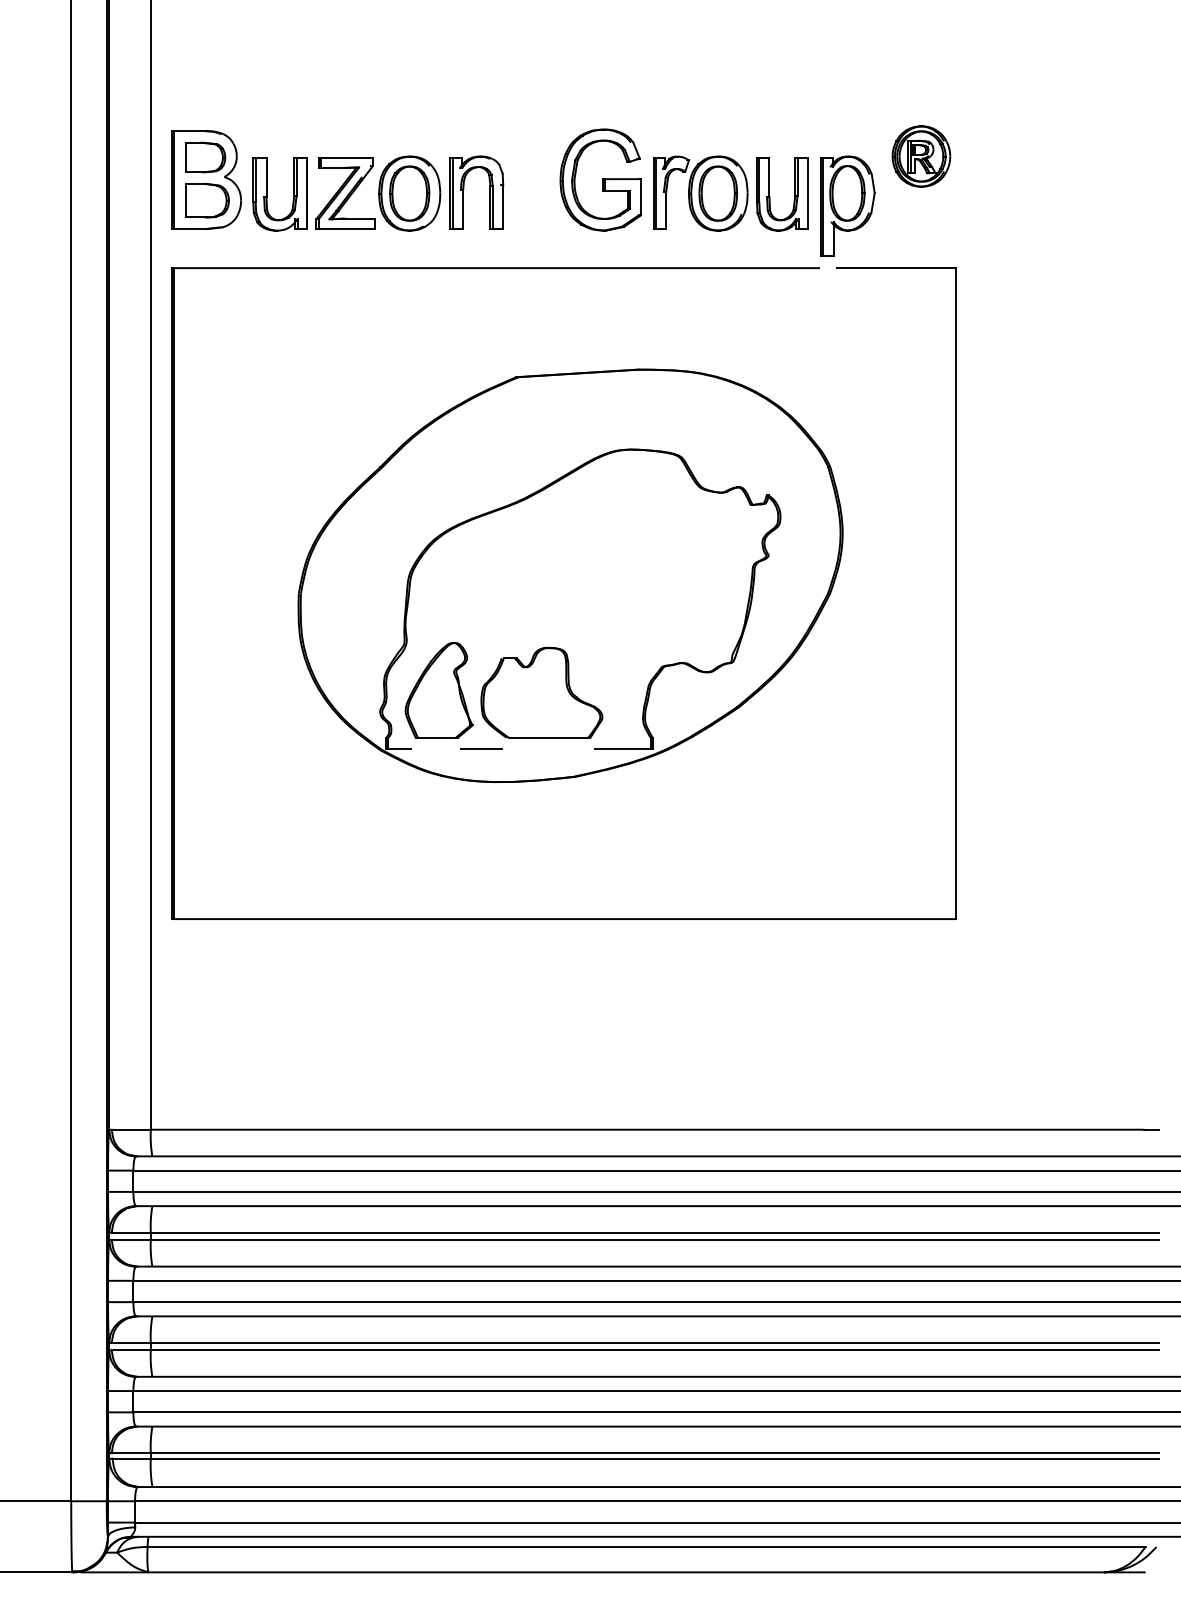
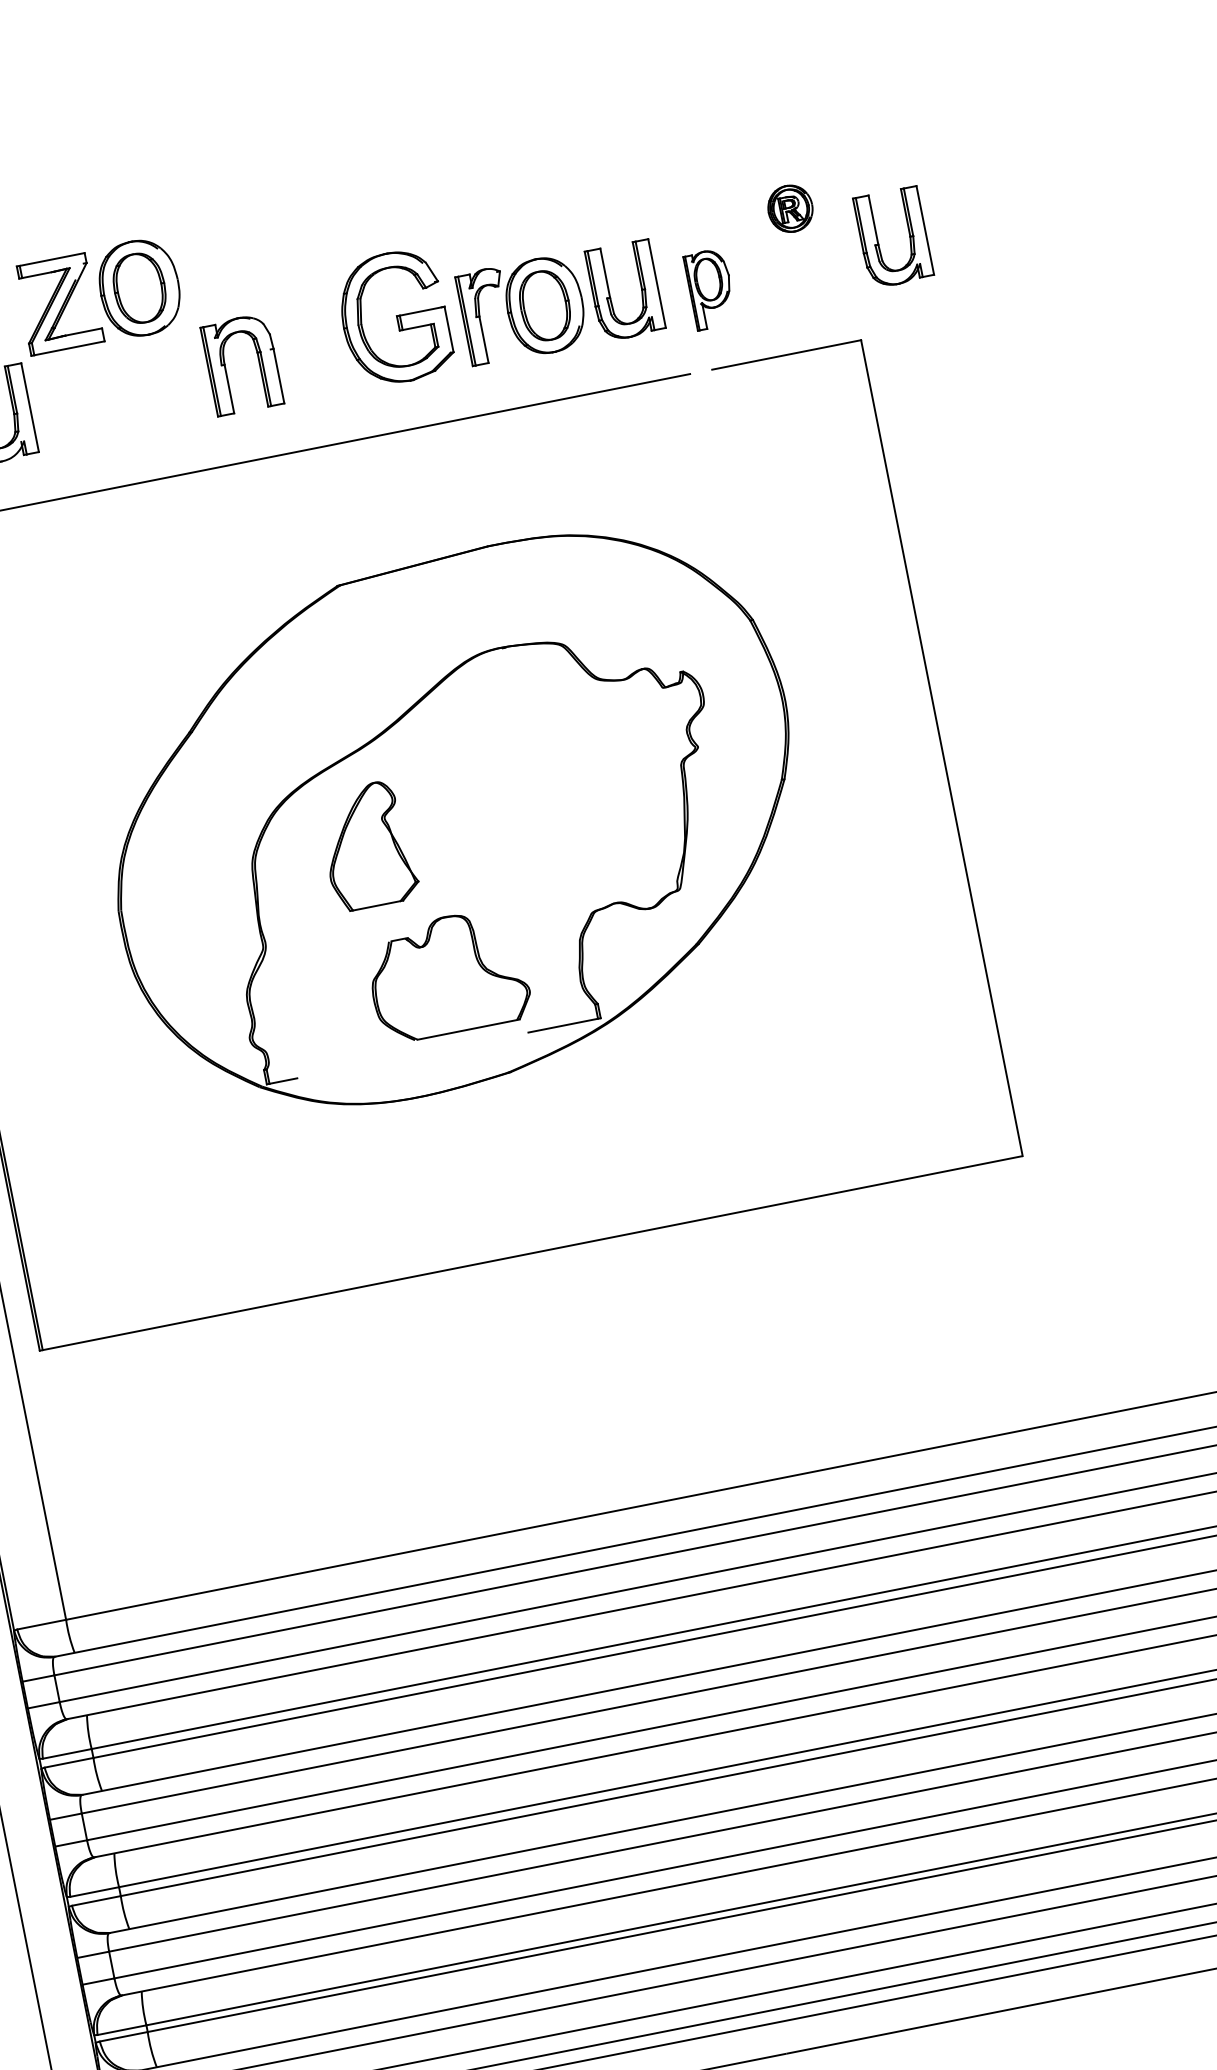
part: (921, 156) -> (790, 208), size x0.6
part: (378, 193) -> (100, 295), moved
part: (1008, 194) -> (908, 234), added
part: (847, 205) -> (709, 288), size x0.6
part: (438, 690) -> (367, 846), moved
line: (480, 749) -> (384, 1061), removed

